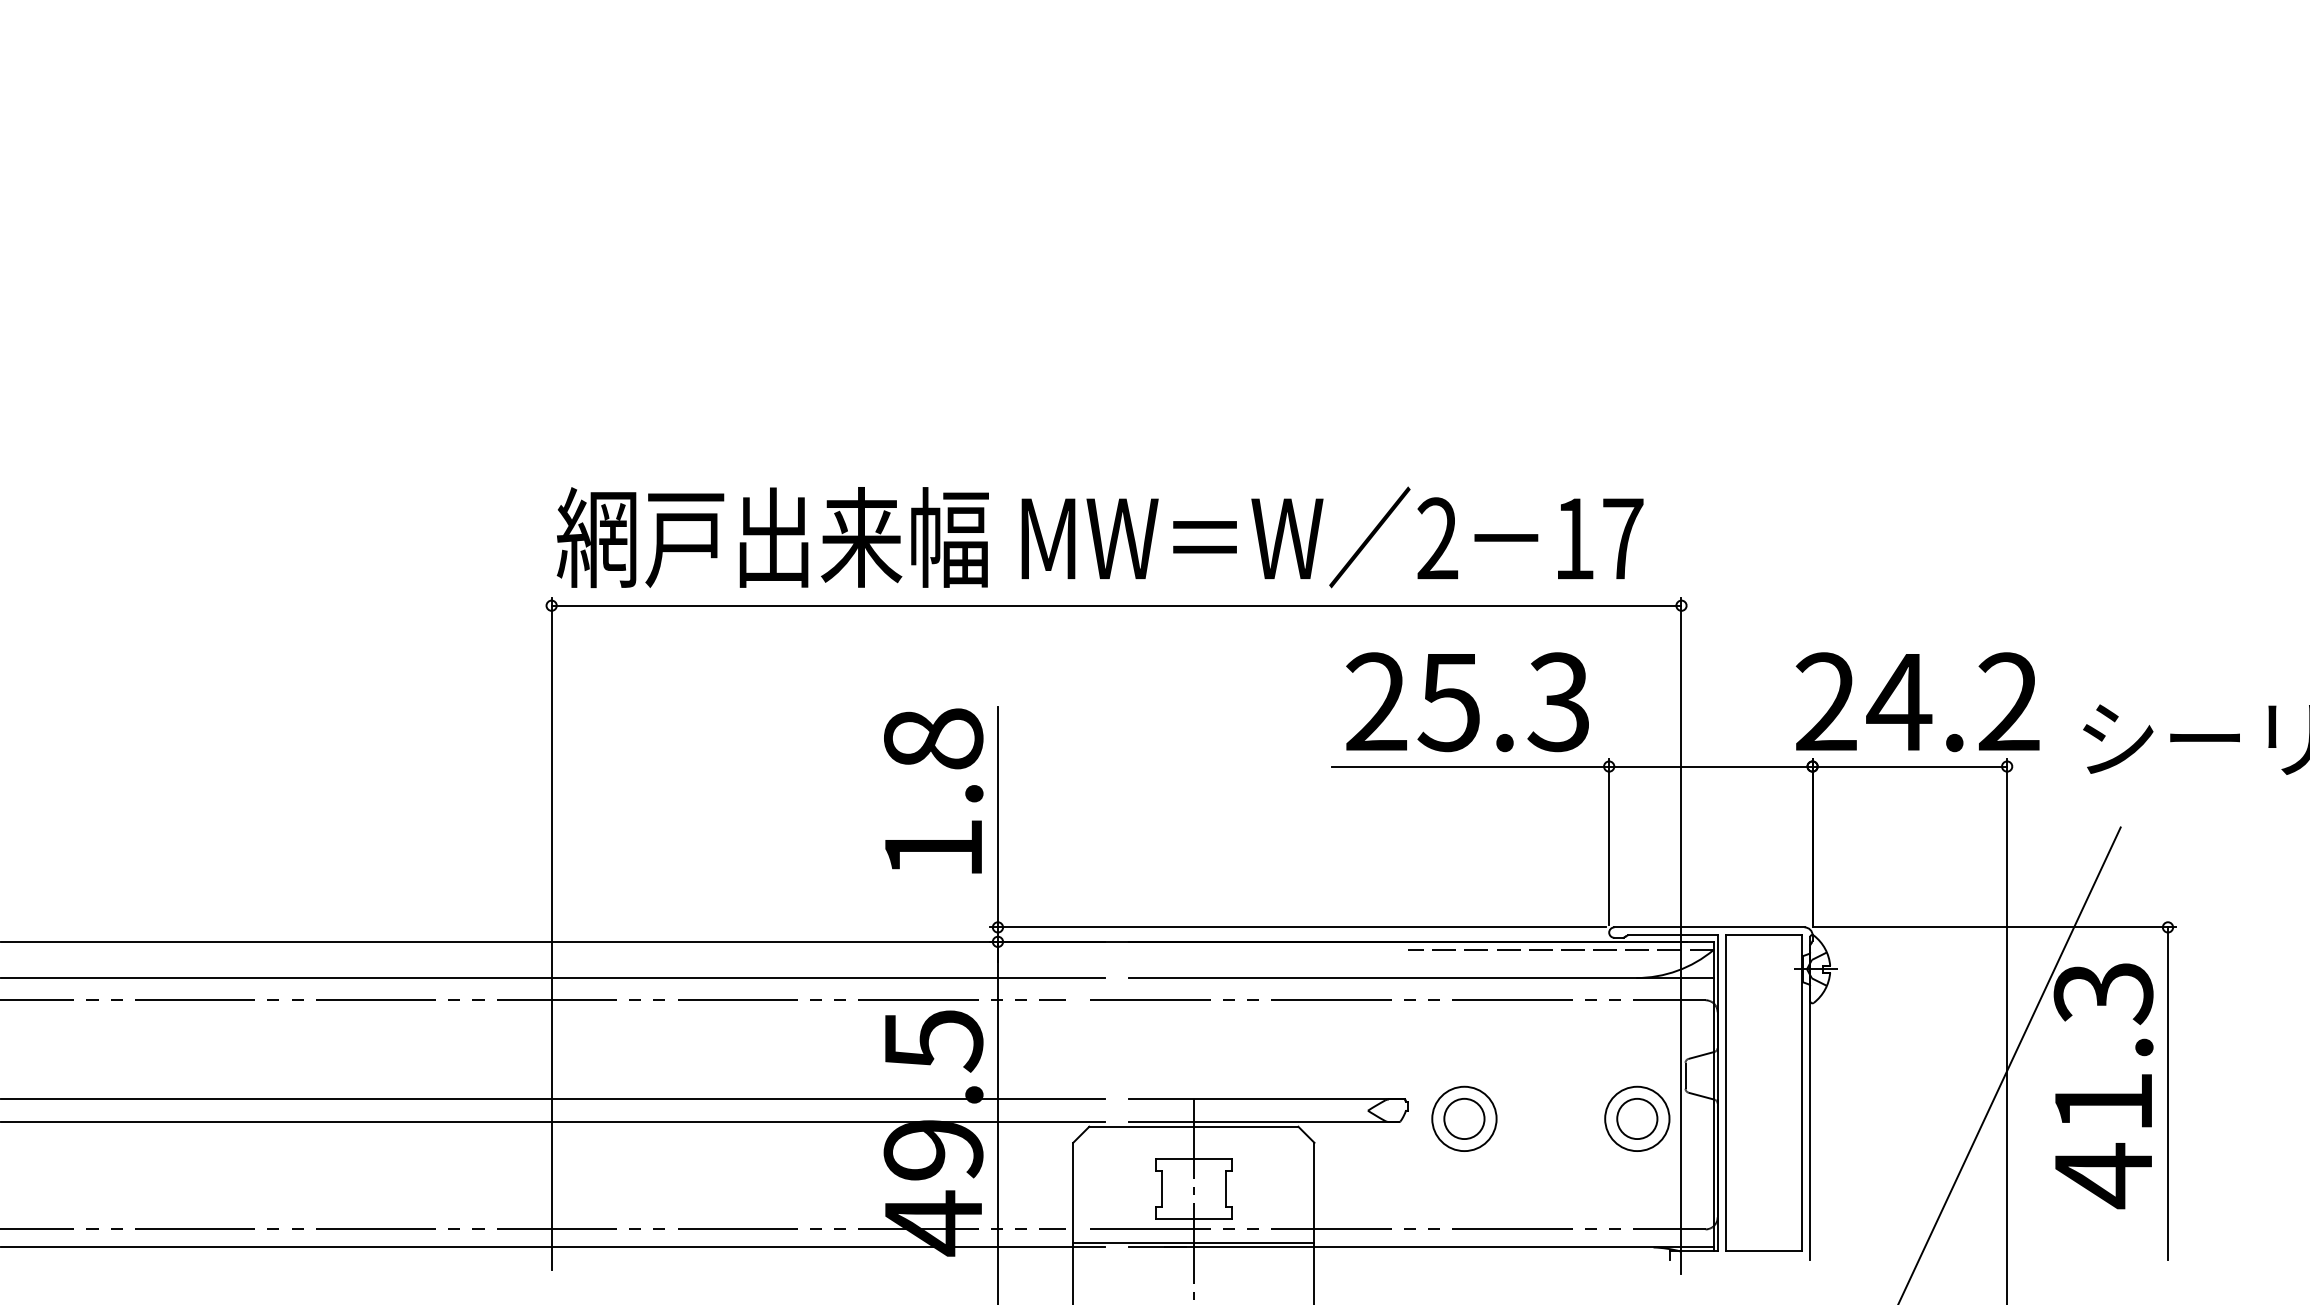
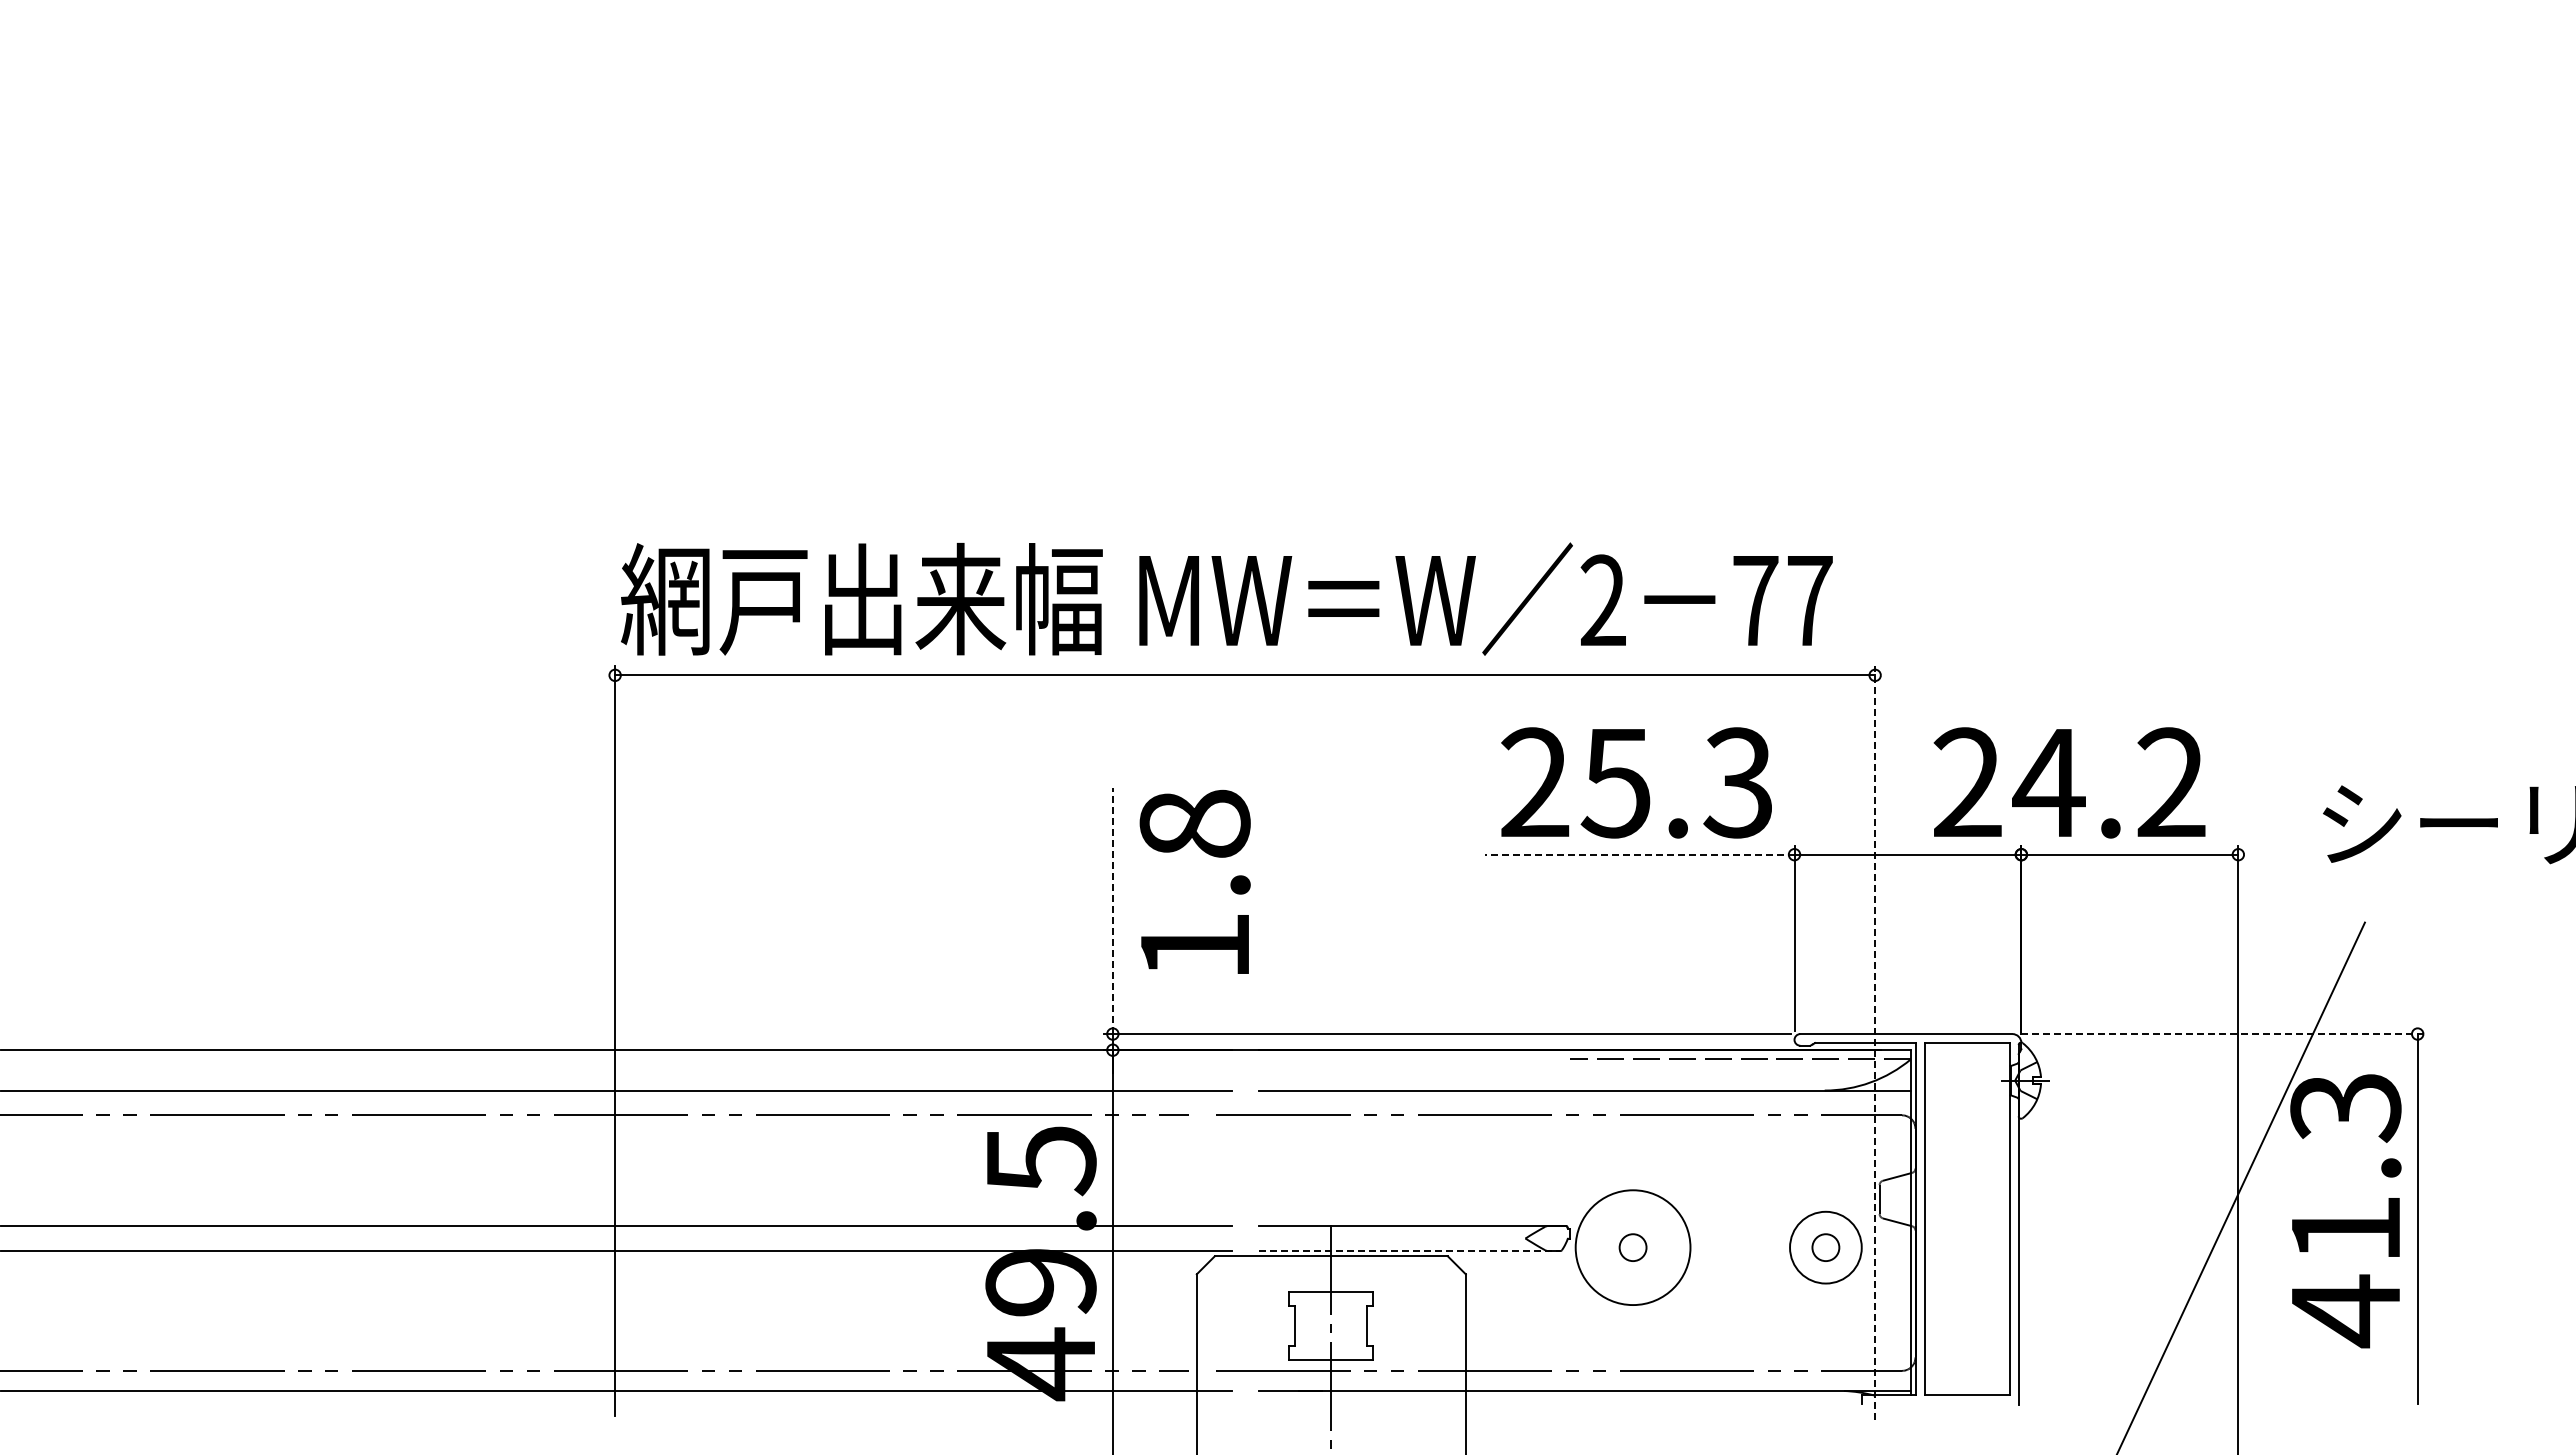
text: (1574, 538) -> (1755, 600), 17 -> 77
text: (1917, 701) -> (2069, 782), moved
line: (1470, 766) -> (1639, 854), solid -> dashed
text: (933, 790) -> (1194, 881), moved
line: (997, 816) -> (1112, 910), solid -> dashed
line: (1993, 927) -> (2223, 1034), solid -> dashed
line: (1681, 935) -> (1875, 1043), solid -> dashed
circle: (1463, 1118) -> (1632, 1247), size x0.6
circle: (1463, 1118) -> (1632, 1247), size x1.6
circle: (1636, 1118) -> (1825, 1247), size x0.6
line: (1263, 1122) -> (1409, 1251), solid -> dashed
line: (1193, 1243) -> (1330, 1386), removed

